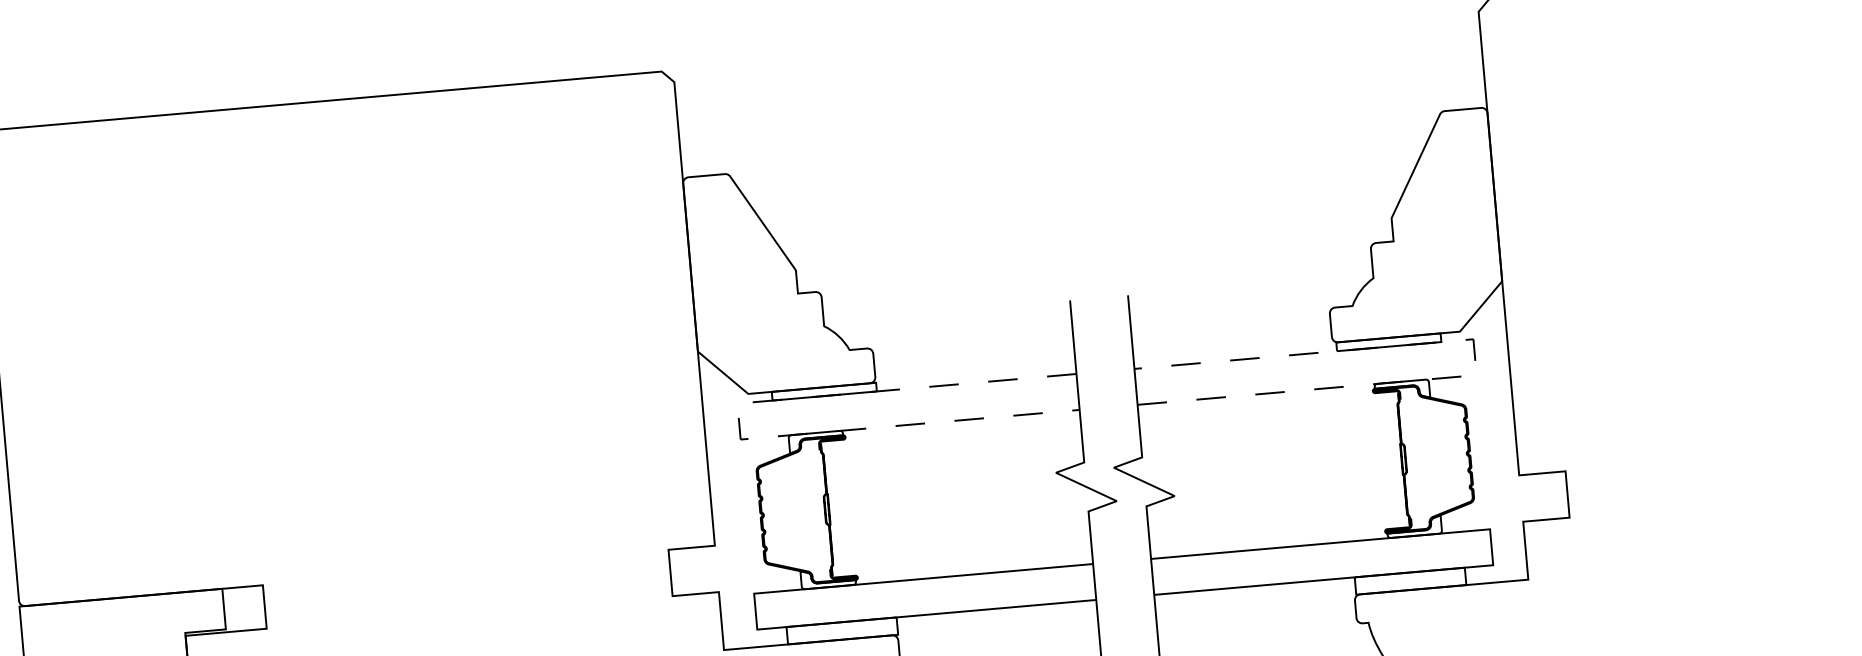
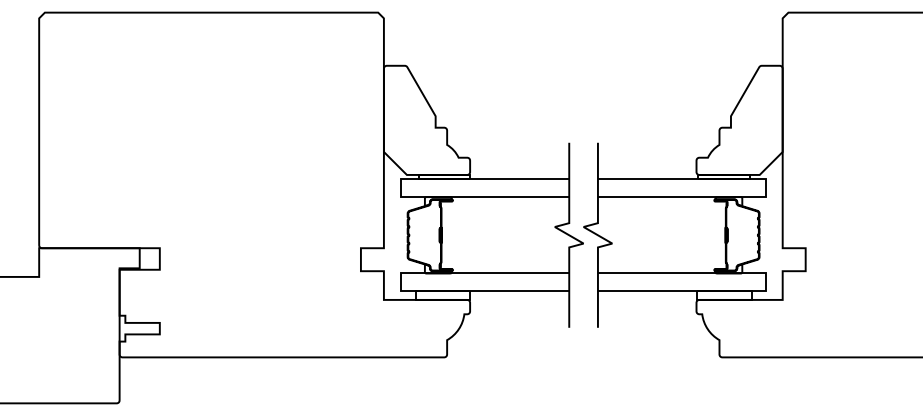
line: (1476, 357) -> (766, 188), dashed -> solid
line: (739, 422) -> (401, 188), dashed -> solid

